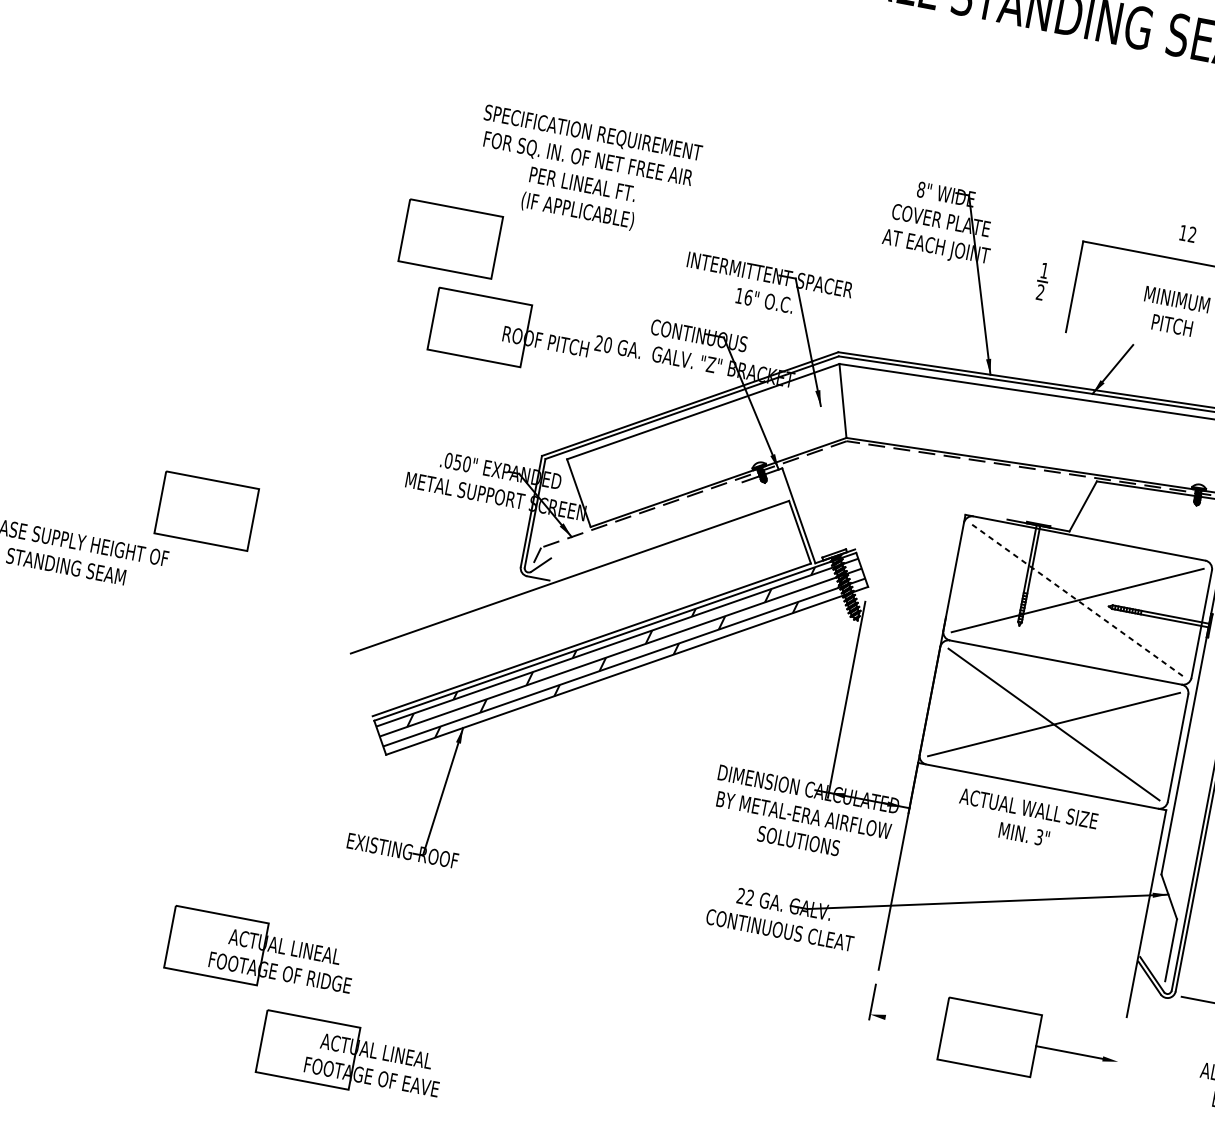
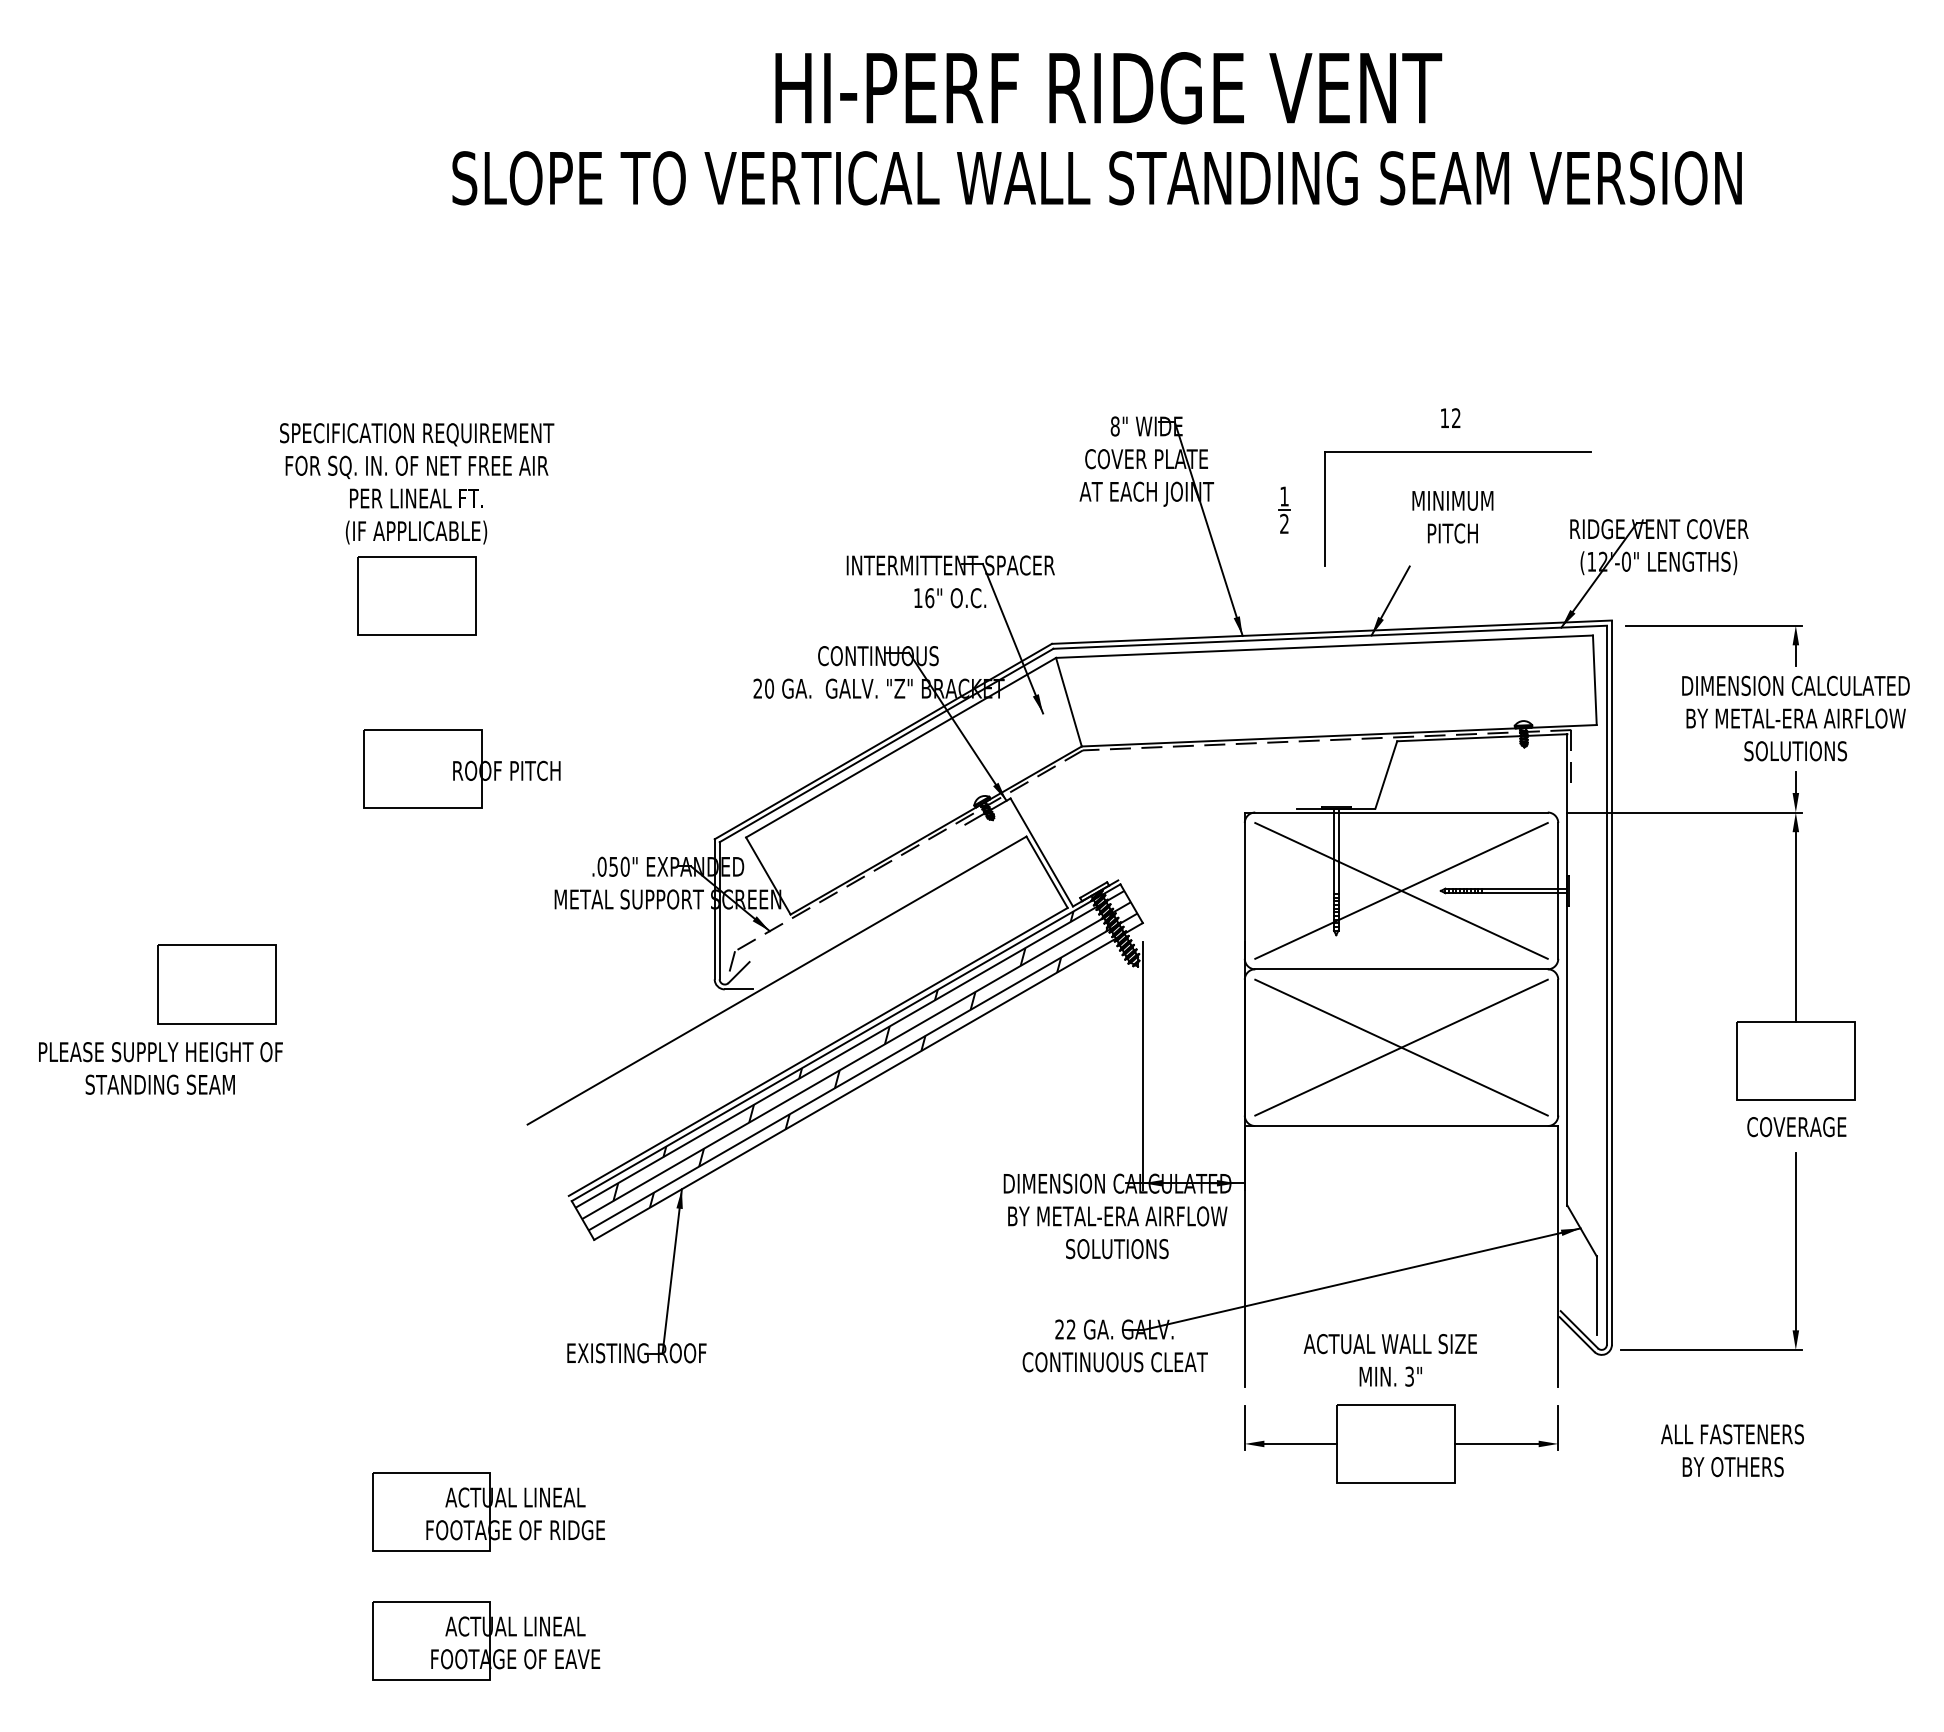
text: (586, 172) -> (417, 483), moved
part: (450, 238) -> (416, 595), moved
part: (510, 332) -> (461, 768), moved
part: (206, 511) -> (216, 984), moved
line: (1077, 600) -> (1401, 891), dashed -> solid
text: (1025, 821) -> (1389, 1360), moved
line: (914, 1022) -> (1300, 1443), added
line: (1120, 1049) -> (1558, 1428), added
part: (351, 1057) -> (486, 1640), moved

